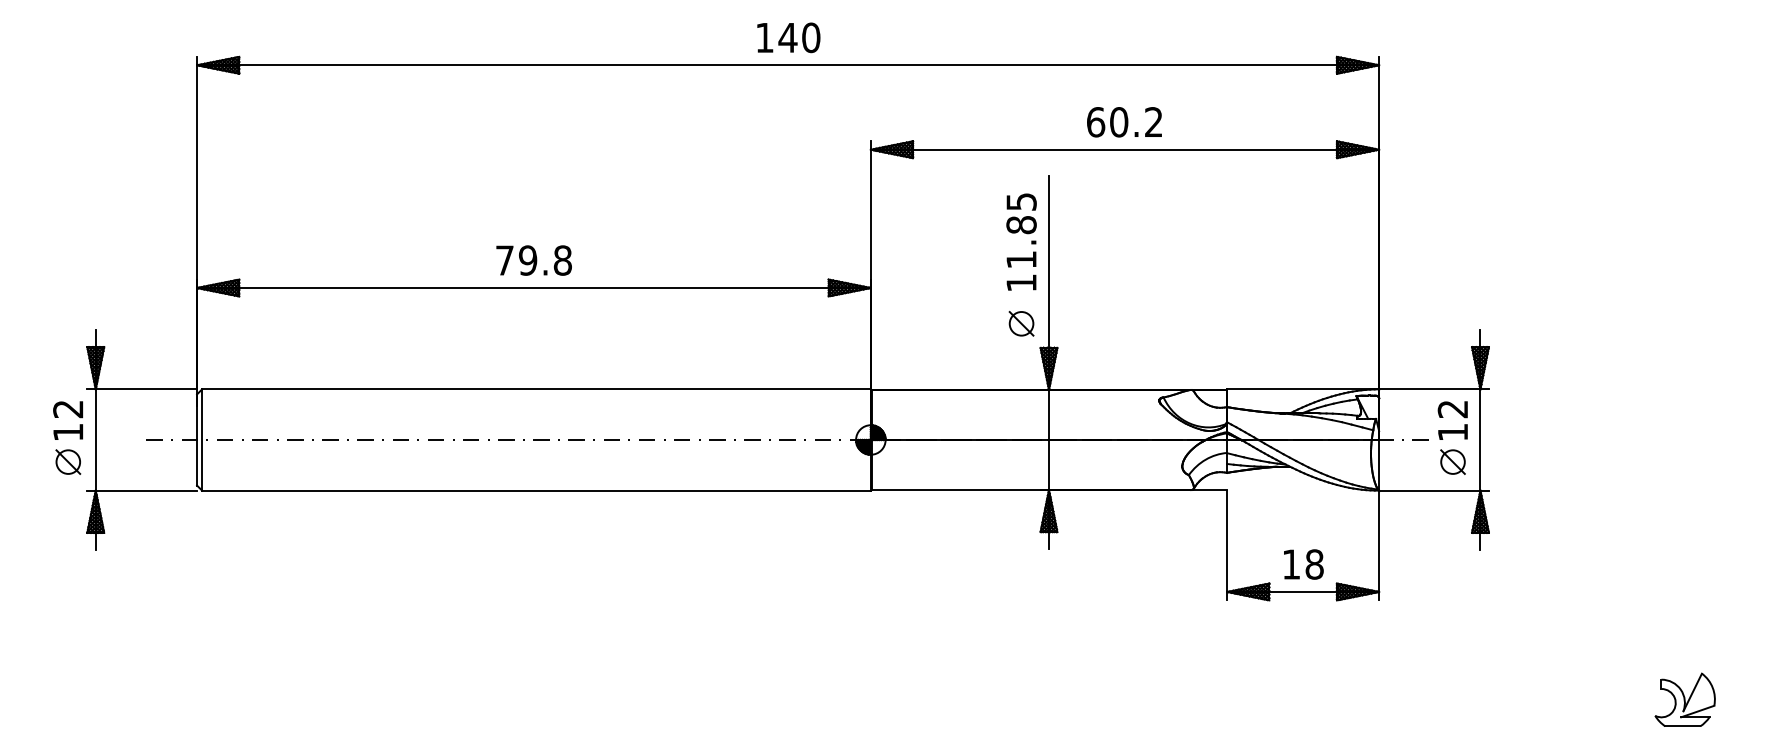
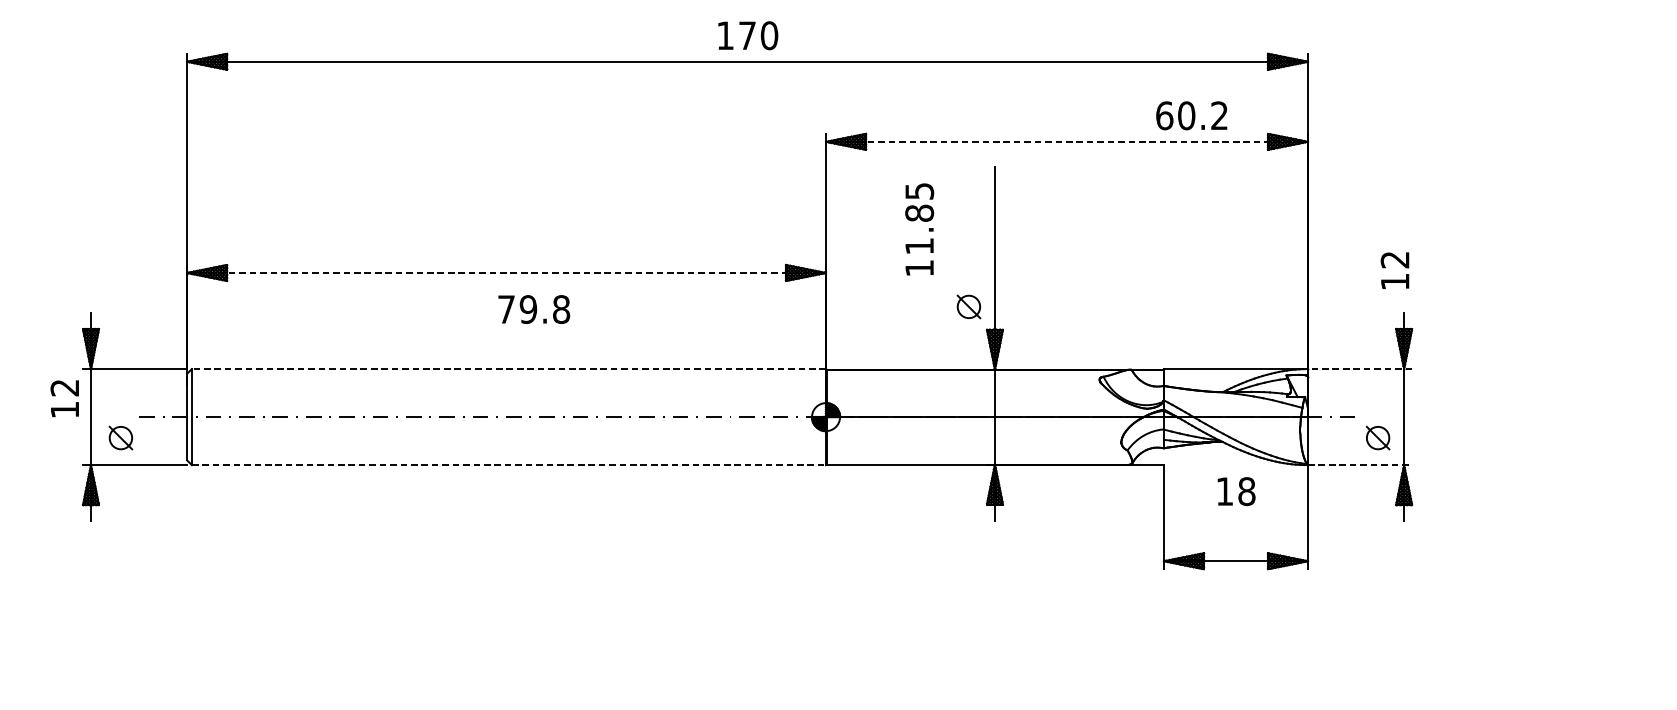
text: (787, 37) -> (746, 35), 140 -> 170
text: (1124, 122) -> (1191, 116), moved
line: (1125, 149) -> (1067, 141), solid -> dashed
text: (1021, 241) -> (919, 228), moved
text: (533, 260) -> (533, 309), moved
line: (533, 288) -> (506, 273), solid -> dashed
line: (536, 389) -> (508, 369), solid -> dashed
line: (1434, 389) -> (1360, 369), solid -> dashed
text: (1452, 420) -> (1394, 270), moved
part: (68, 461) -> (121, 437), moved
line: (537, 490) -> (509, 465), solid -> dashed
line: (1434, 490) -> (1360, 465), solid -> dashed
text: (1303, 564) -> (1236, 491), moved
part: (1684, 699) -> (1597, 663), removed

